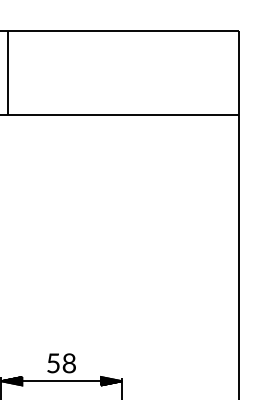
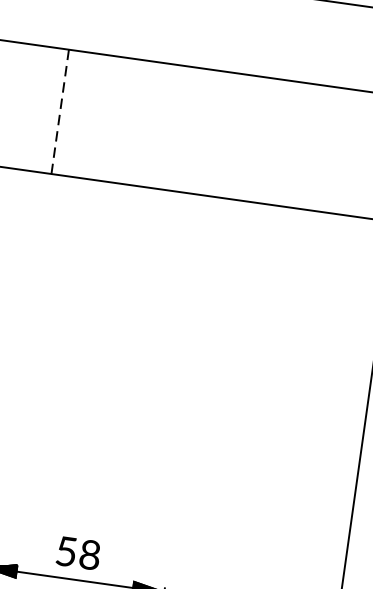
line: (8, 72) -> (60, 111), solid -> dashed

